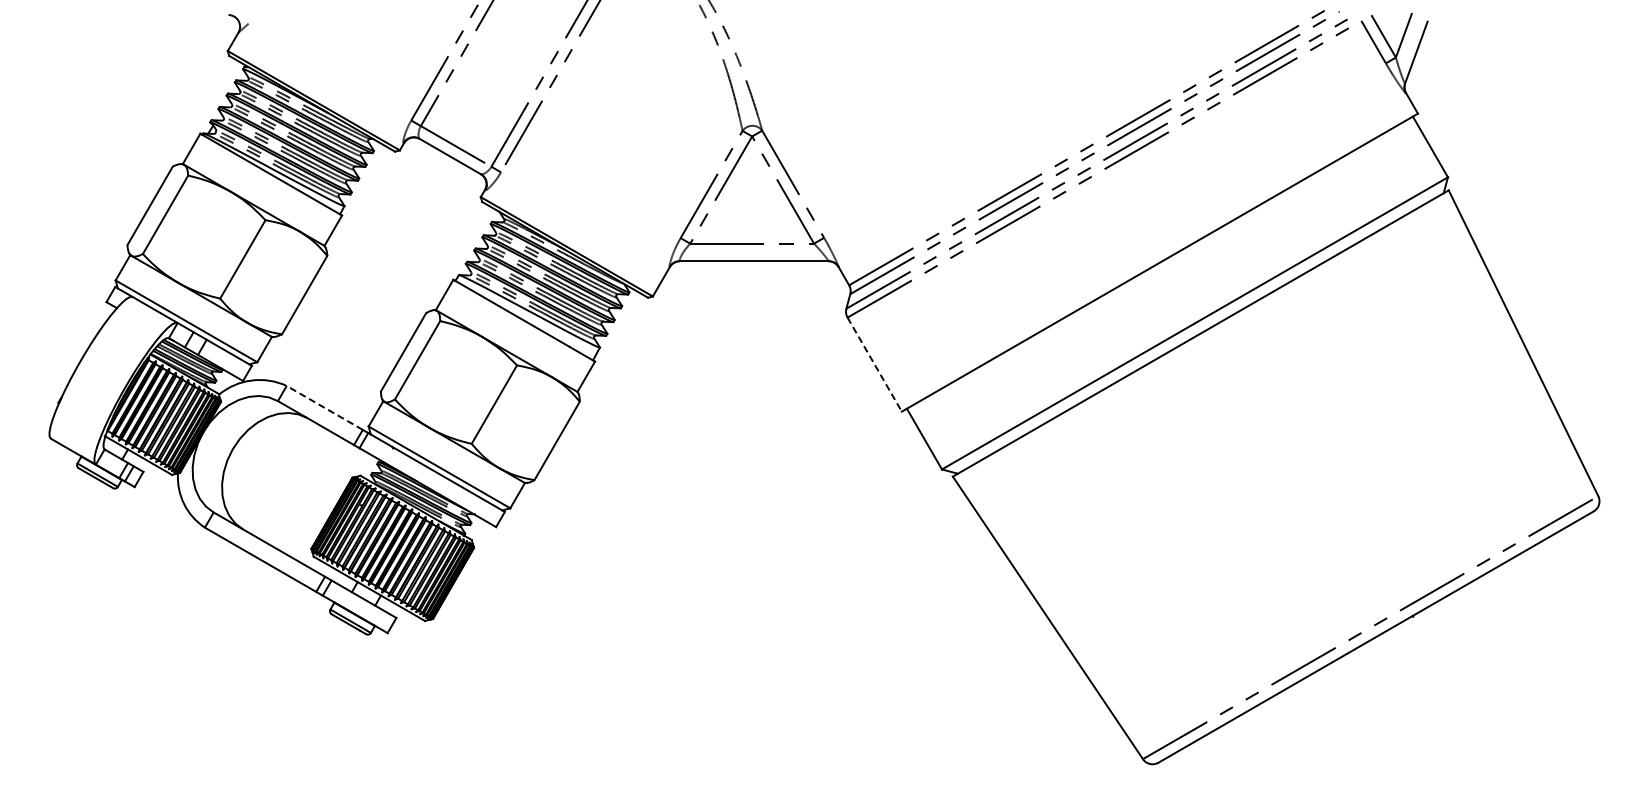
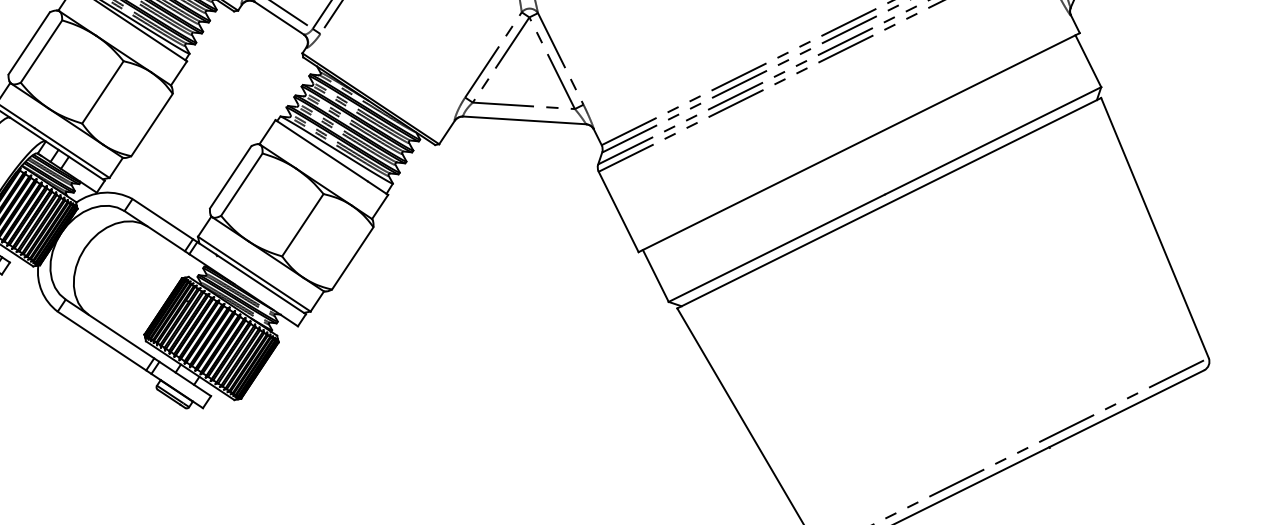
line: (874, 365) -> (618, 212), dashed -> solid
line: (324, 407) -> (162, 218), dashed -> solid

